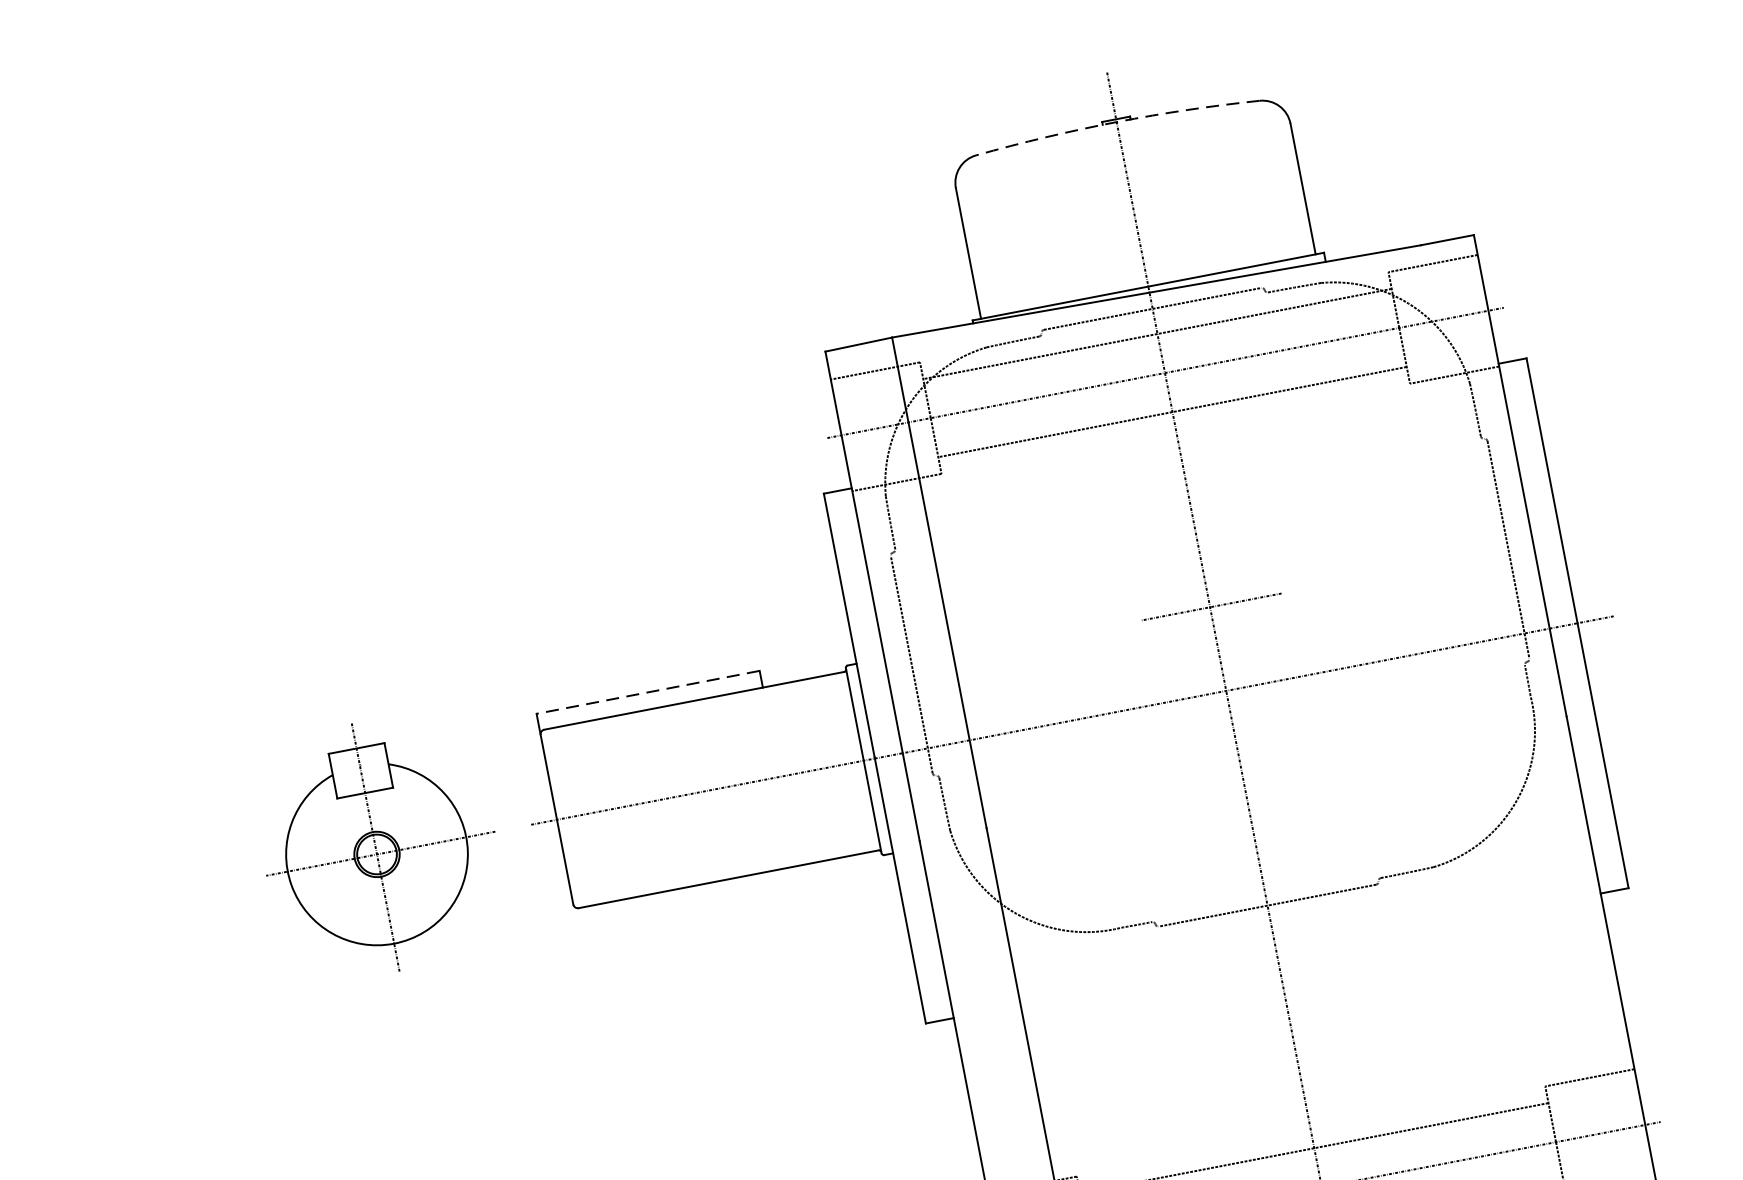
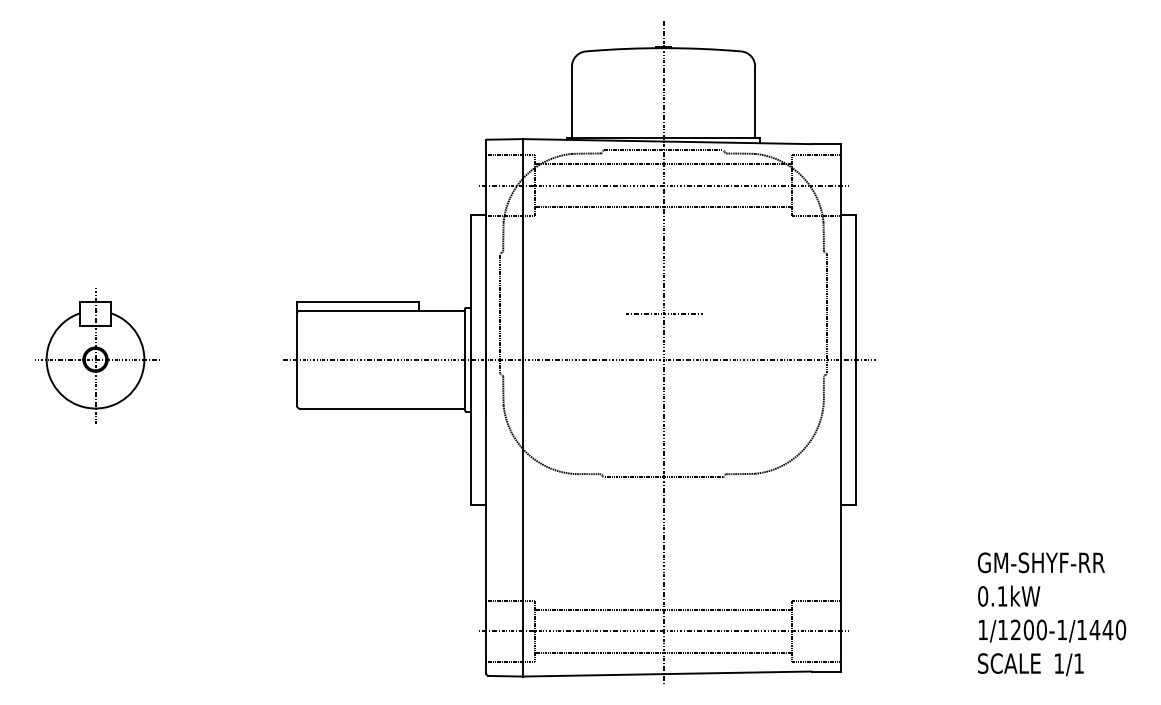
arc: (1116, 122) -> (663, 48), dashed -> solid
line: (646, 692) -> (357, 301), dashed -> solid
part: (379, 846) -> (97, 355), moved

